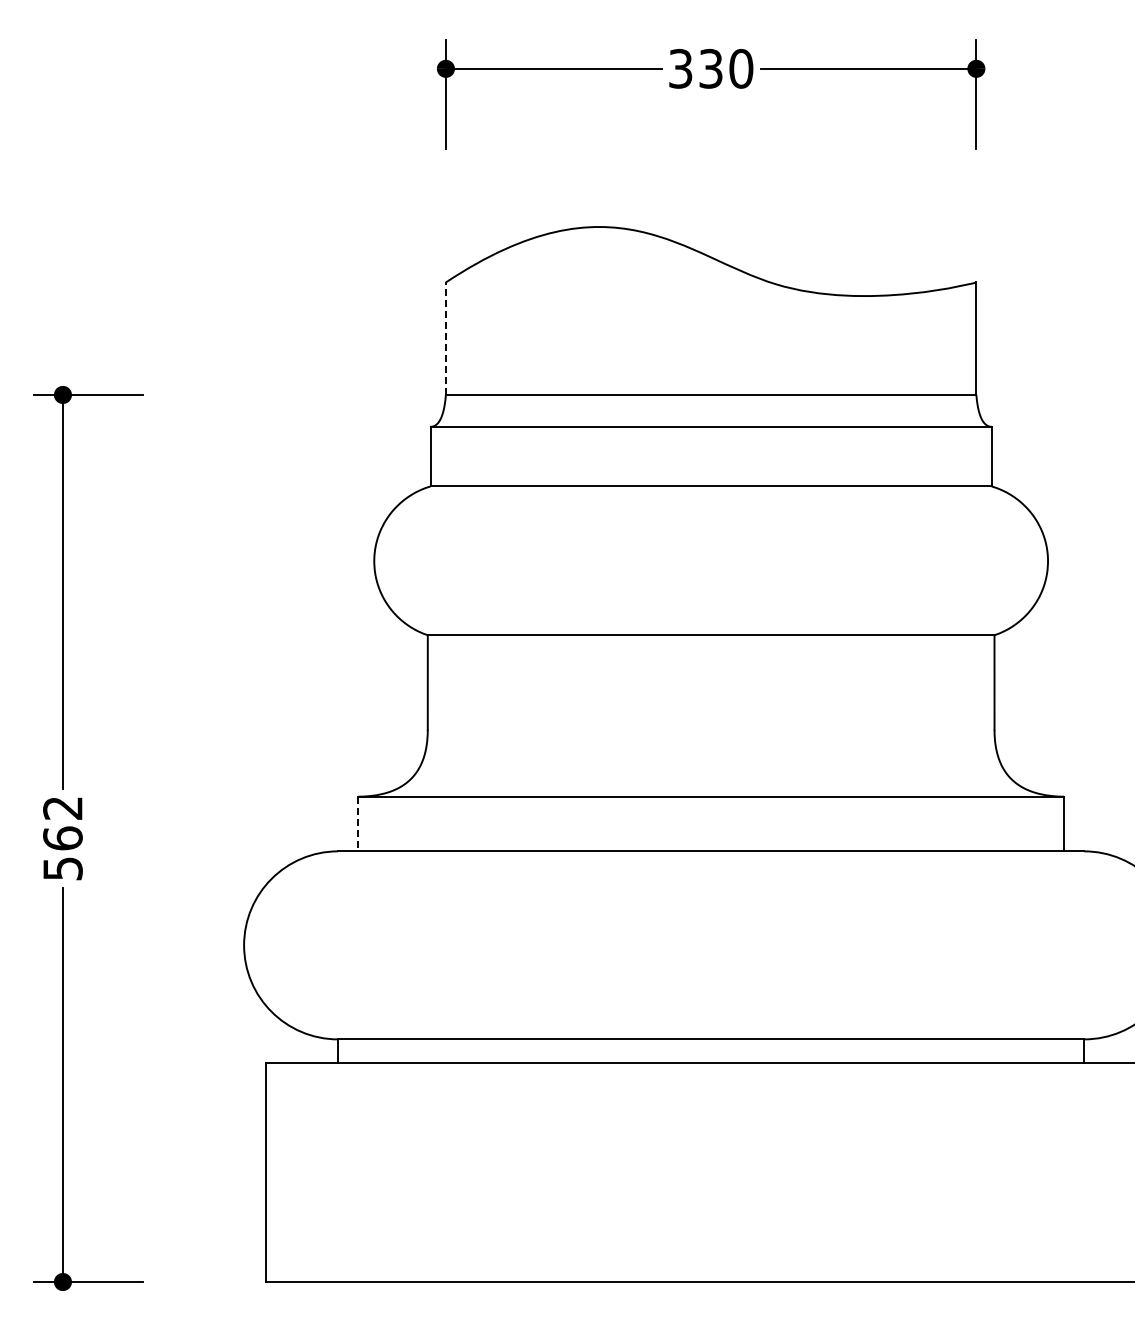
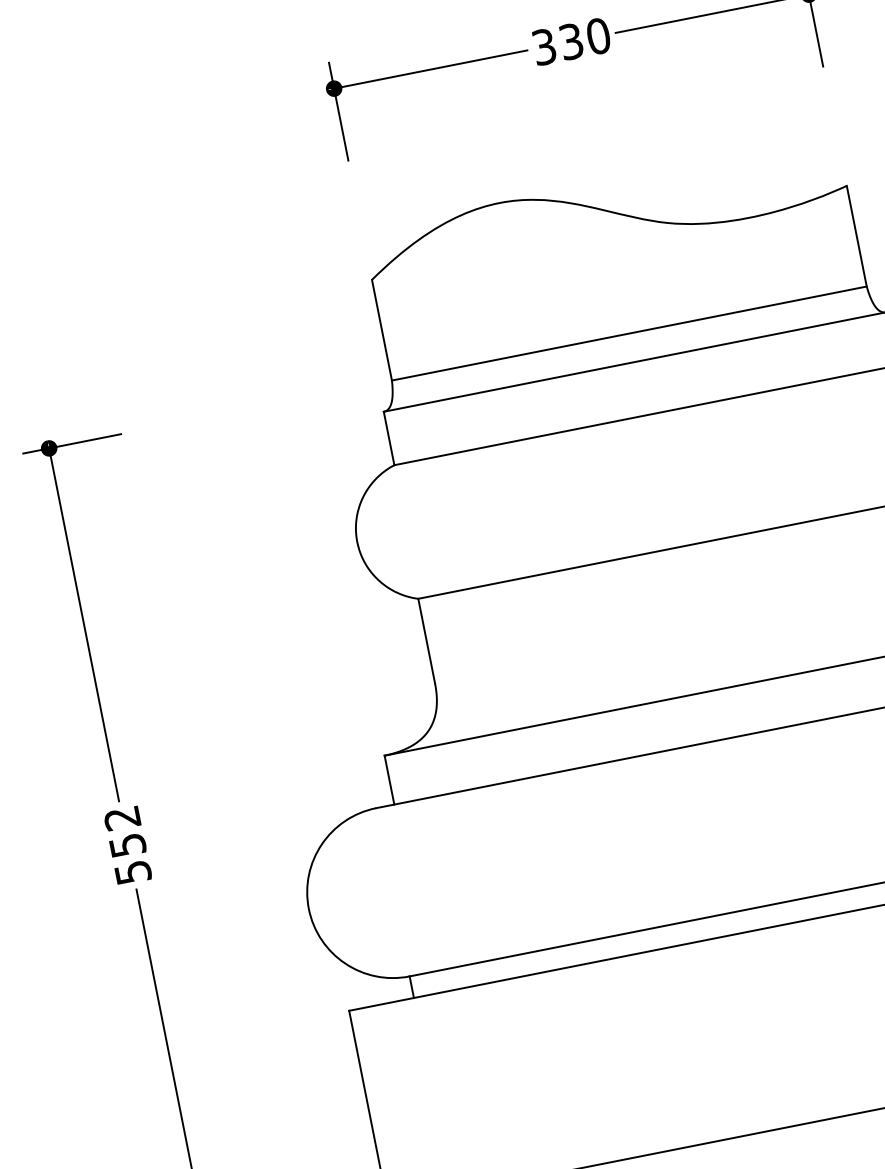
line: (445, 338) -> (381, 330), dashed -> solid
line: (358, 824) -> (389, 780), dashed -> solid
text: (62, 838) -> (127, 845), 562 -> 552

